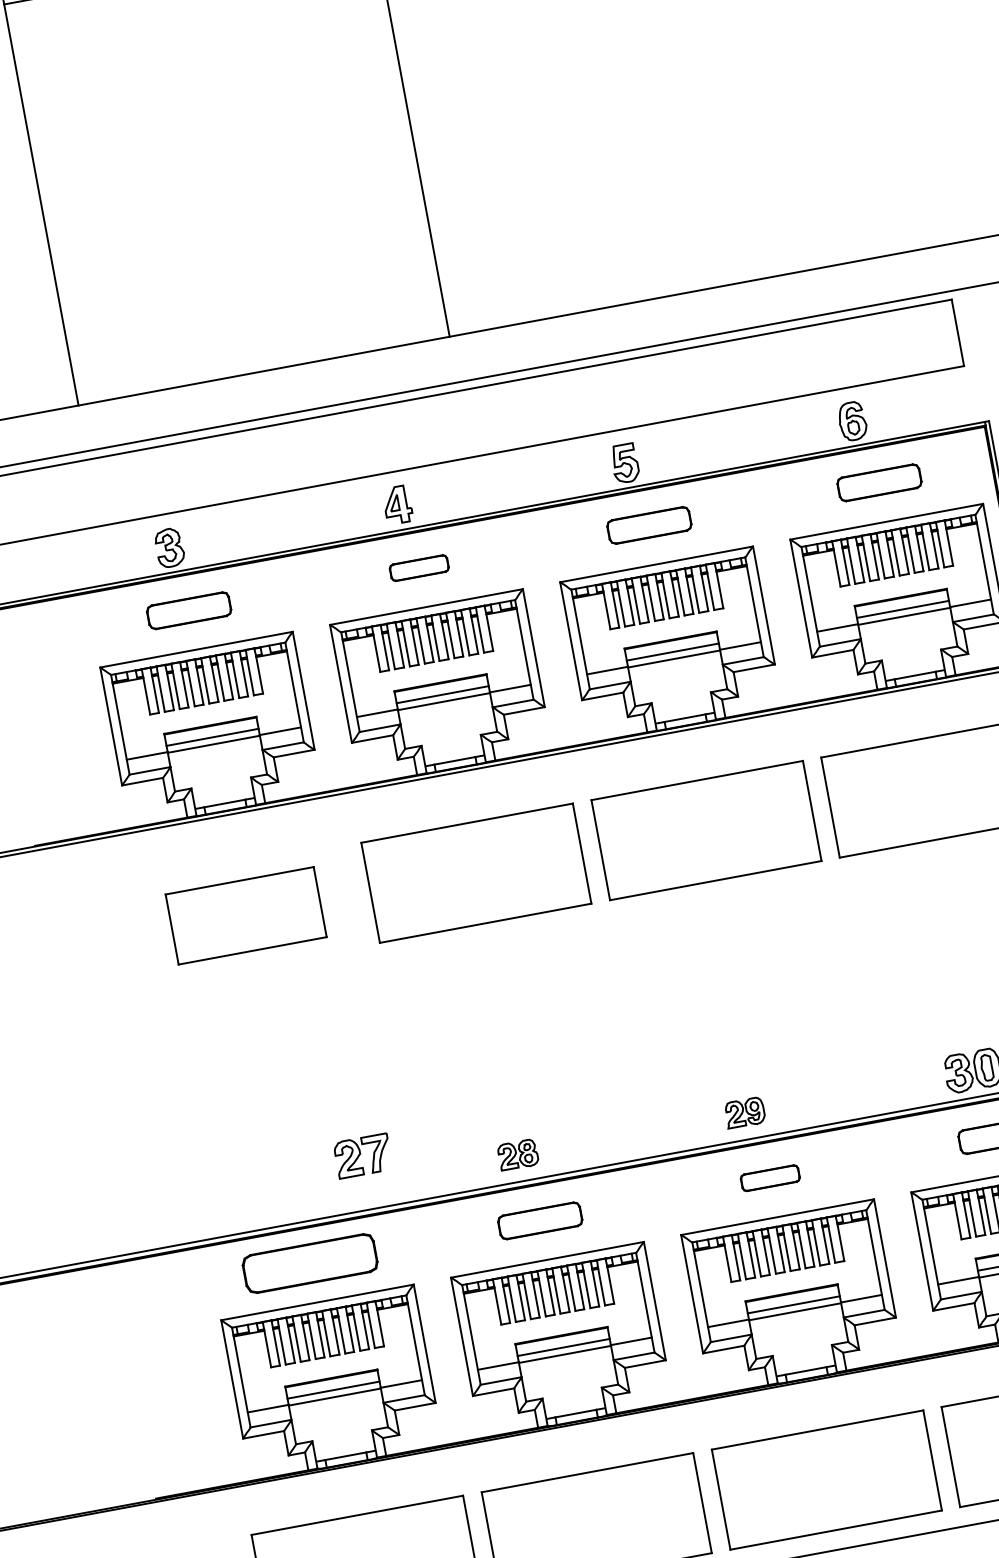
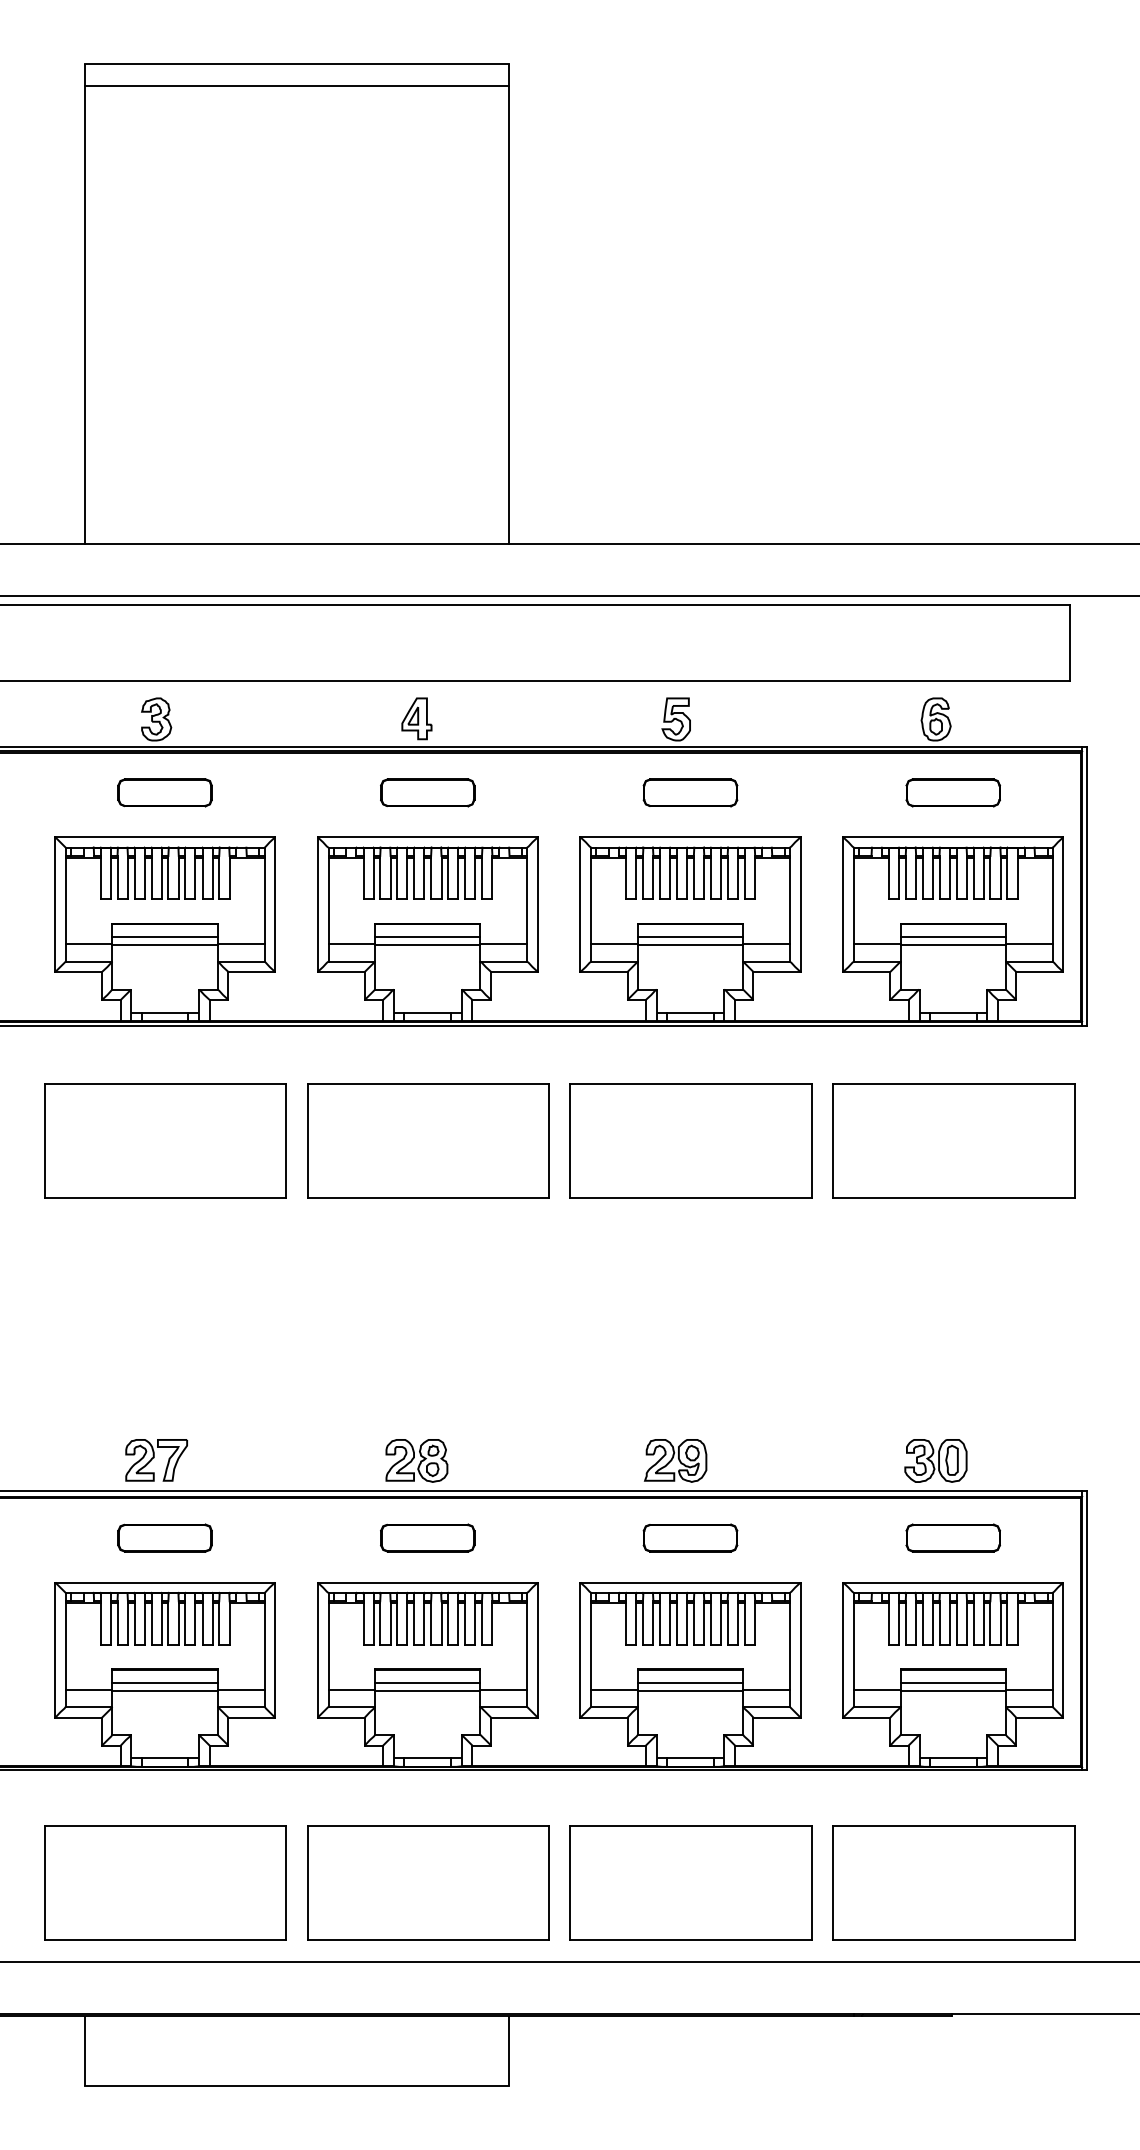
part: (418, 567) -> (427, 792), size x1.43
part: (245, 915) -> (165, 1140), size x1.43
part: (744, 1112) -> (675, 1460), size x1.43
part: (517, 1154) -> (416, 1460), size x1.43
part: (363, 1156) -> (156, 1460), moved
part: (770, 1177) -> (690, 1537), size x1.43
part: (309, 1263) -> (164, 1537), size x0.62

